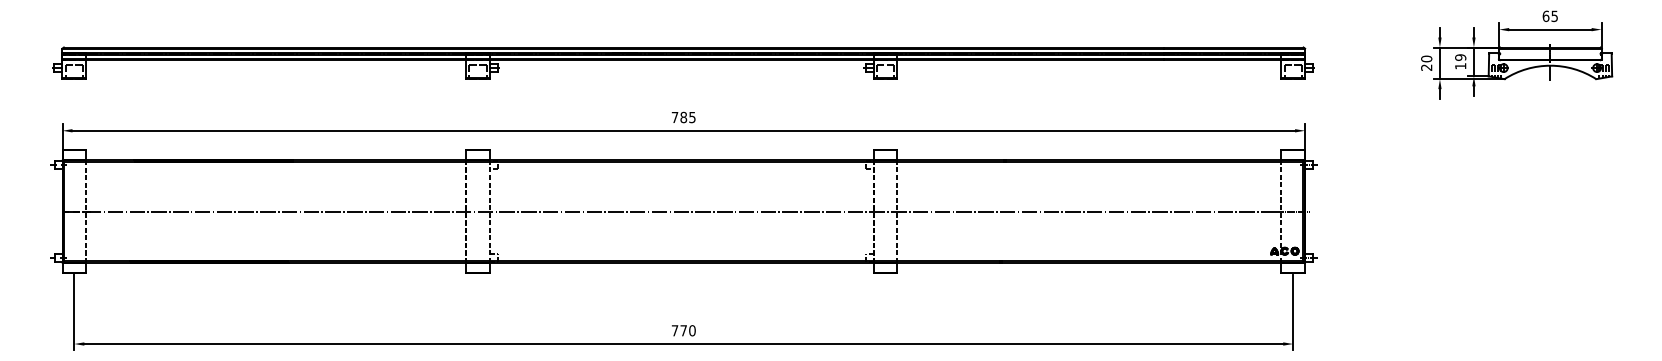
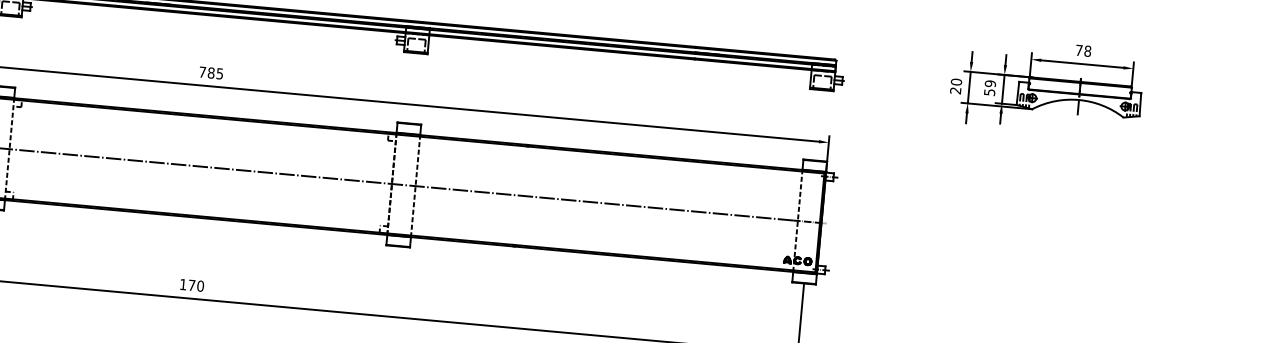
text: (1550, 16) -> (1083, 51), 65 -> 78
text: (1460, 66) -> (989, 92), 19 -> 59
text: (674, 330) -> (182, 284), 770 -> 170

